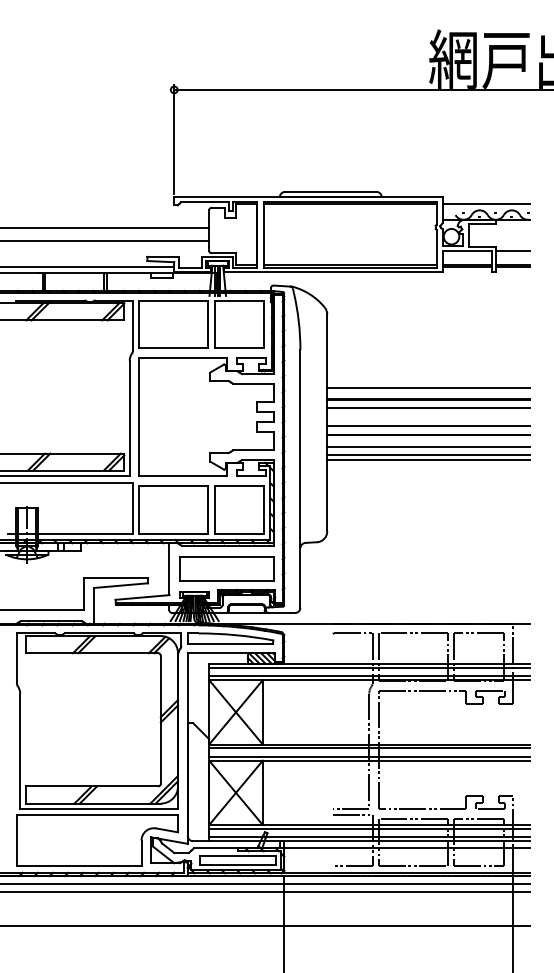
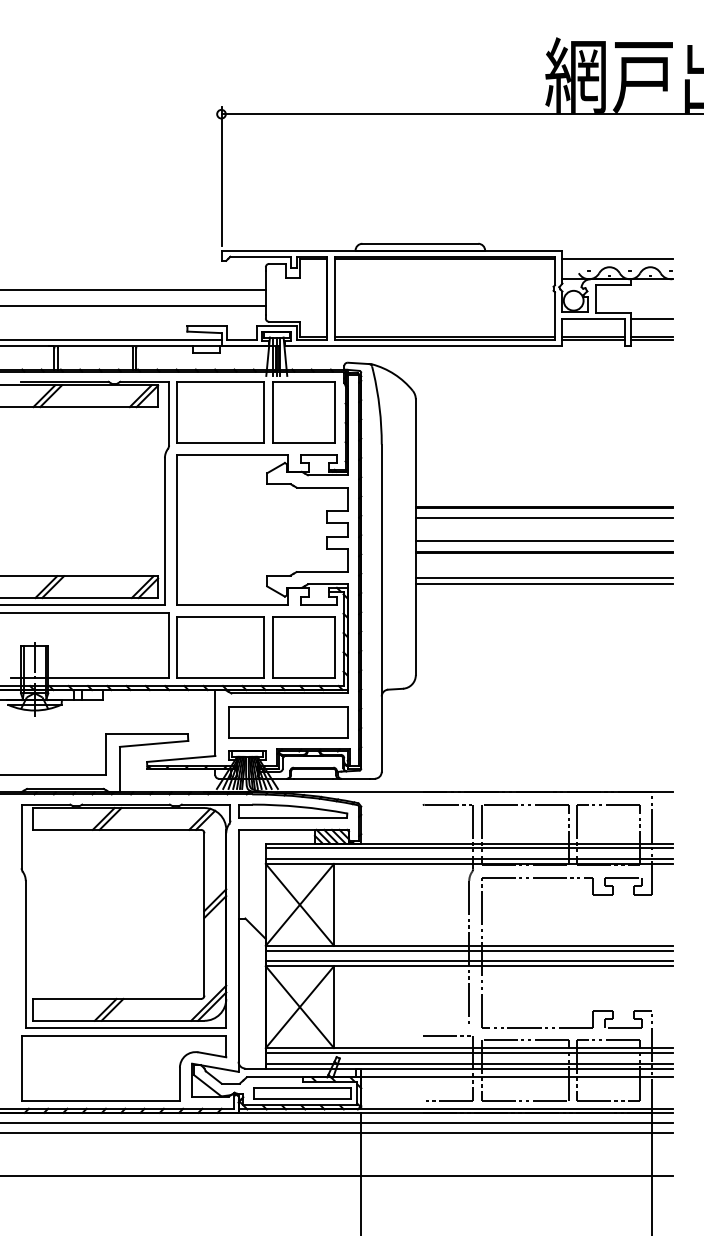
line: (428, 387) -> (544, 492), removed
line: (428, 446) -> (544, 567), removed
line: (350, 808) -> (445, 1027), removed

